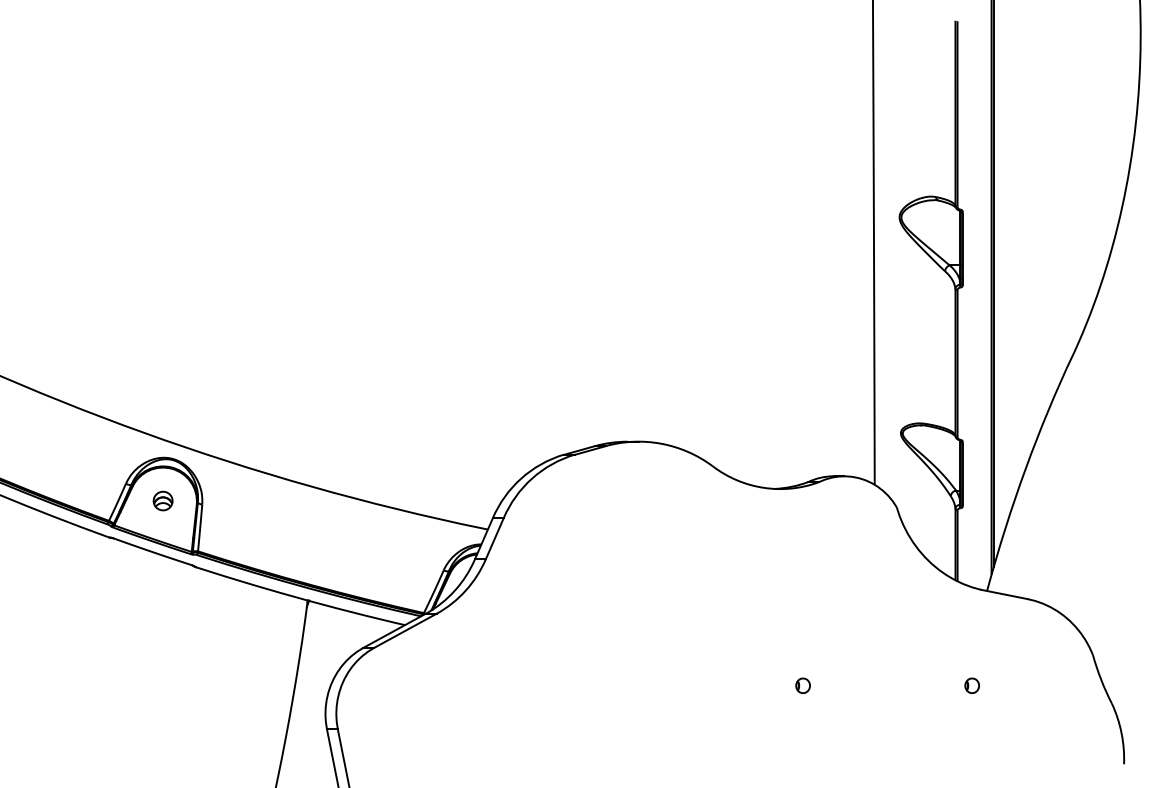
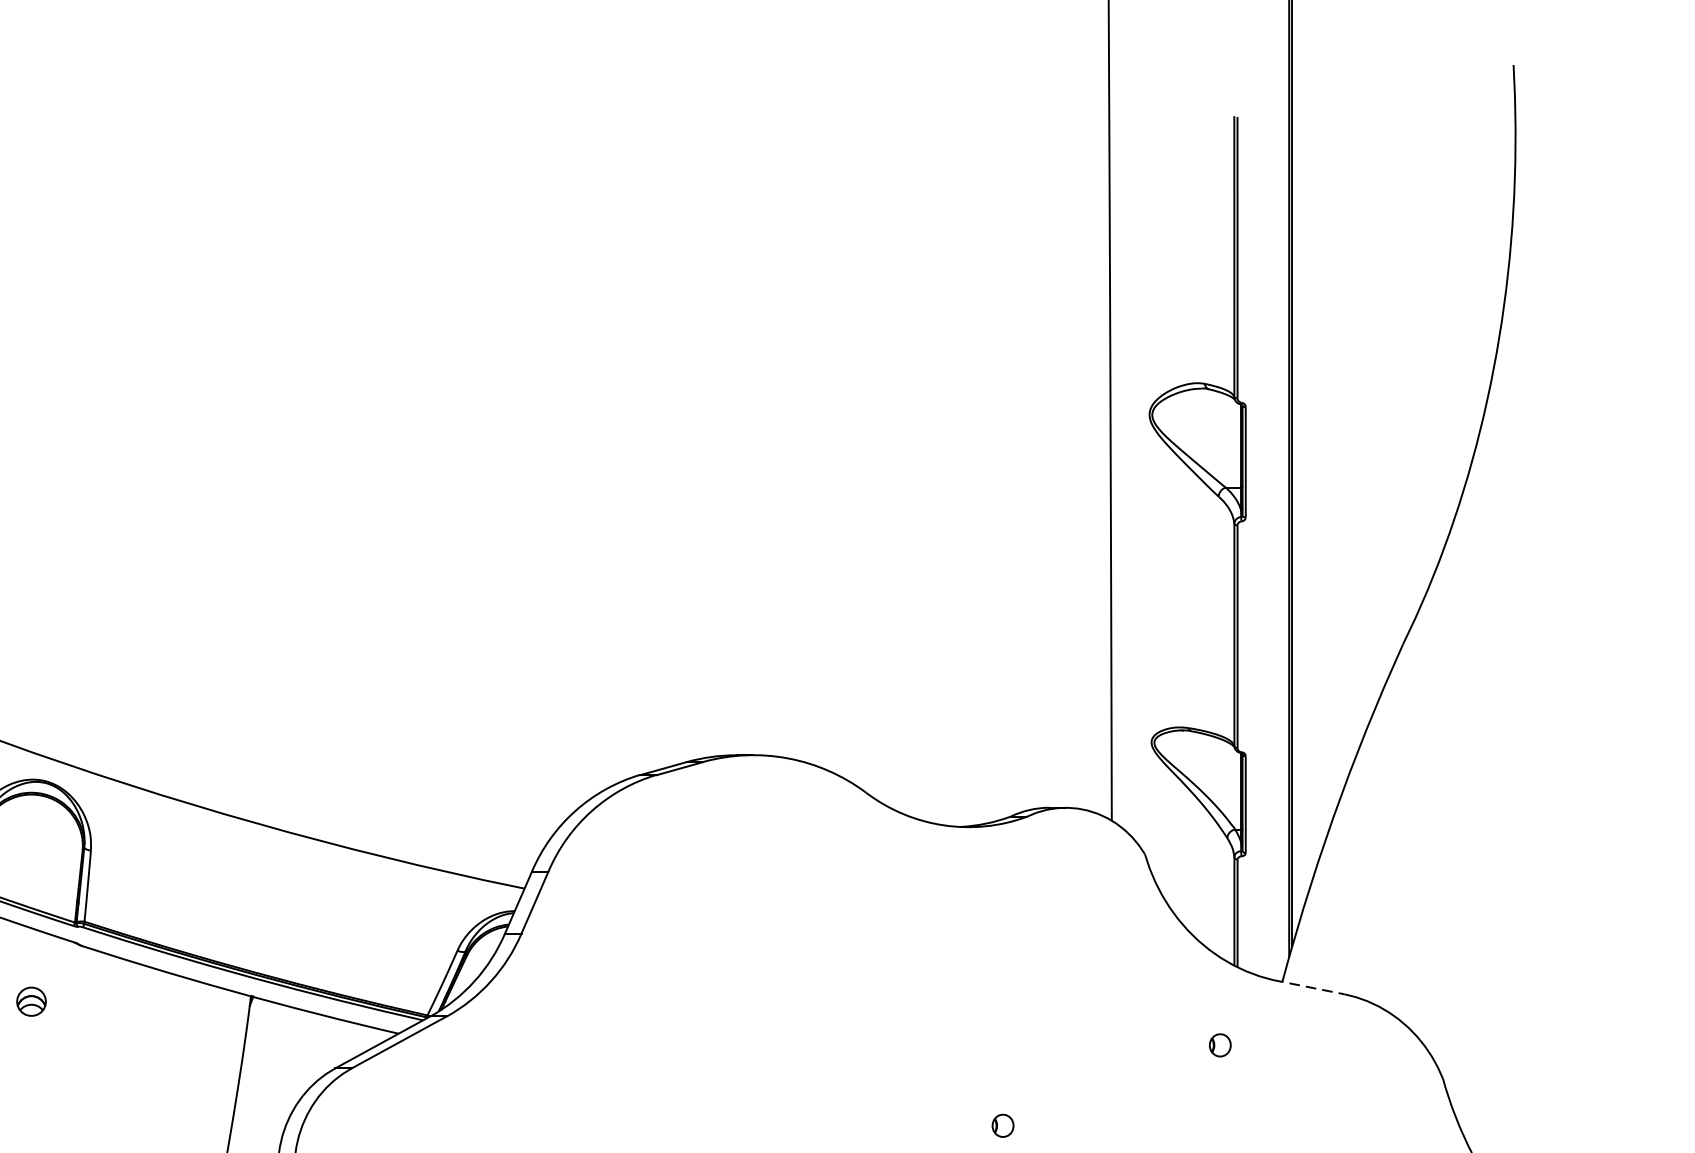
part: (162, 500) -> (30, 1000), moved
line: (1004, 594) -> (1308, 987), solid -> dashed
part: (971, 685) -> (1219, 1044), moved

